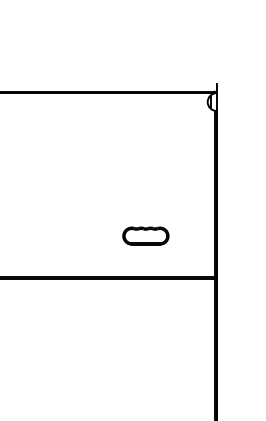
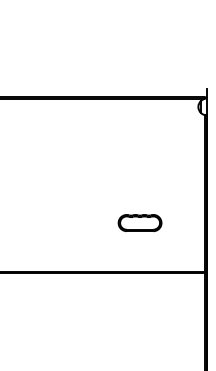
part: (145, 235) -> (139, 222), moved

